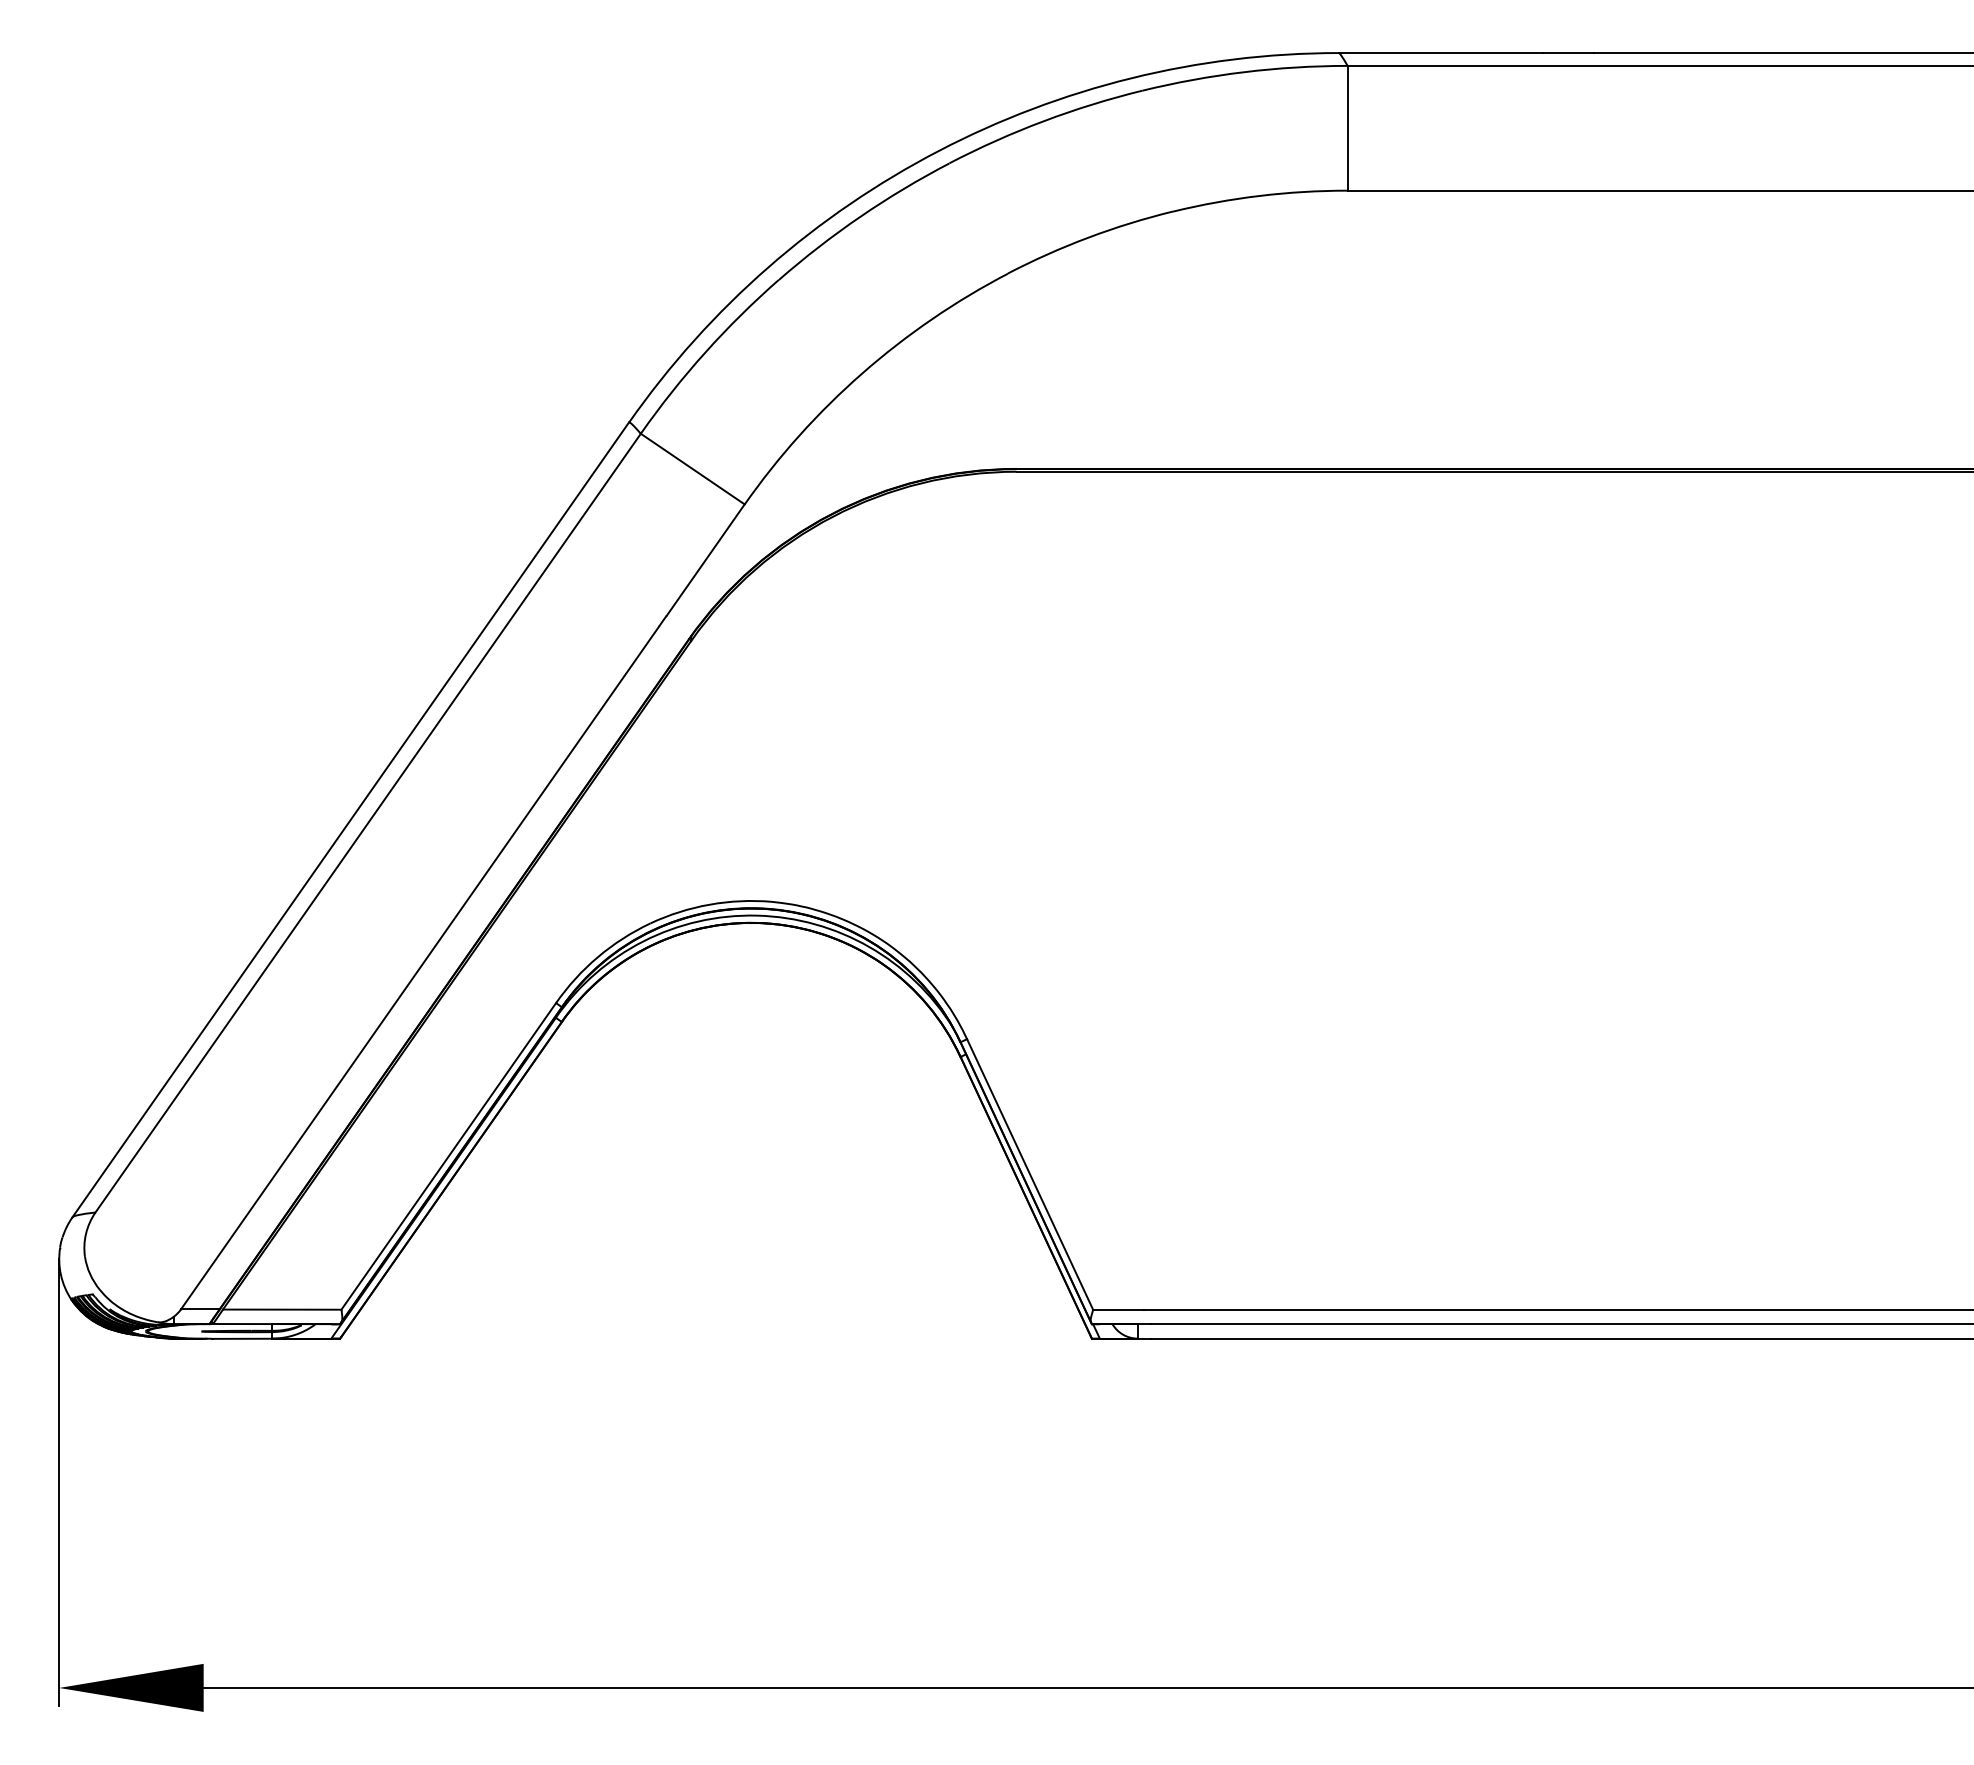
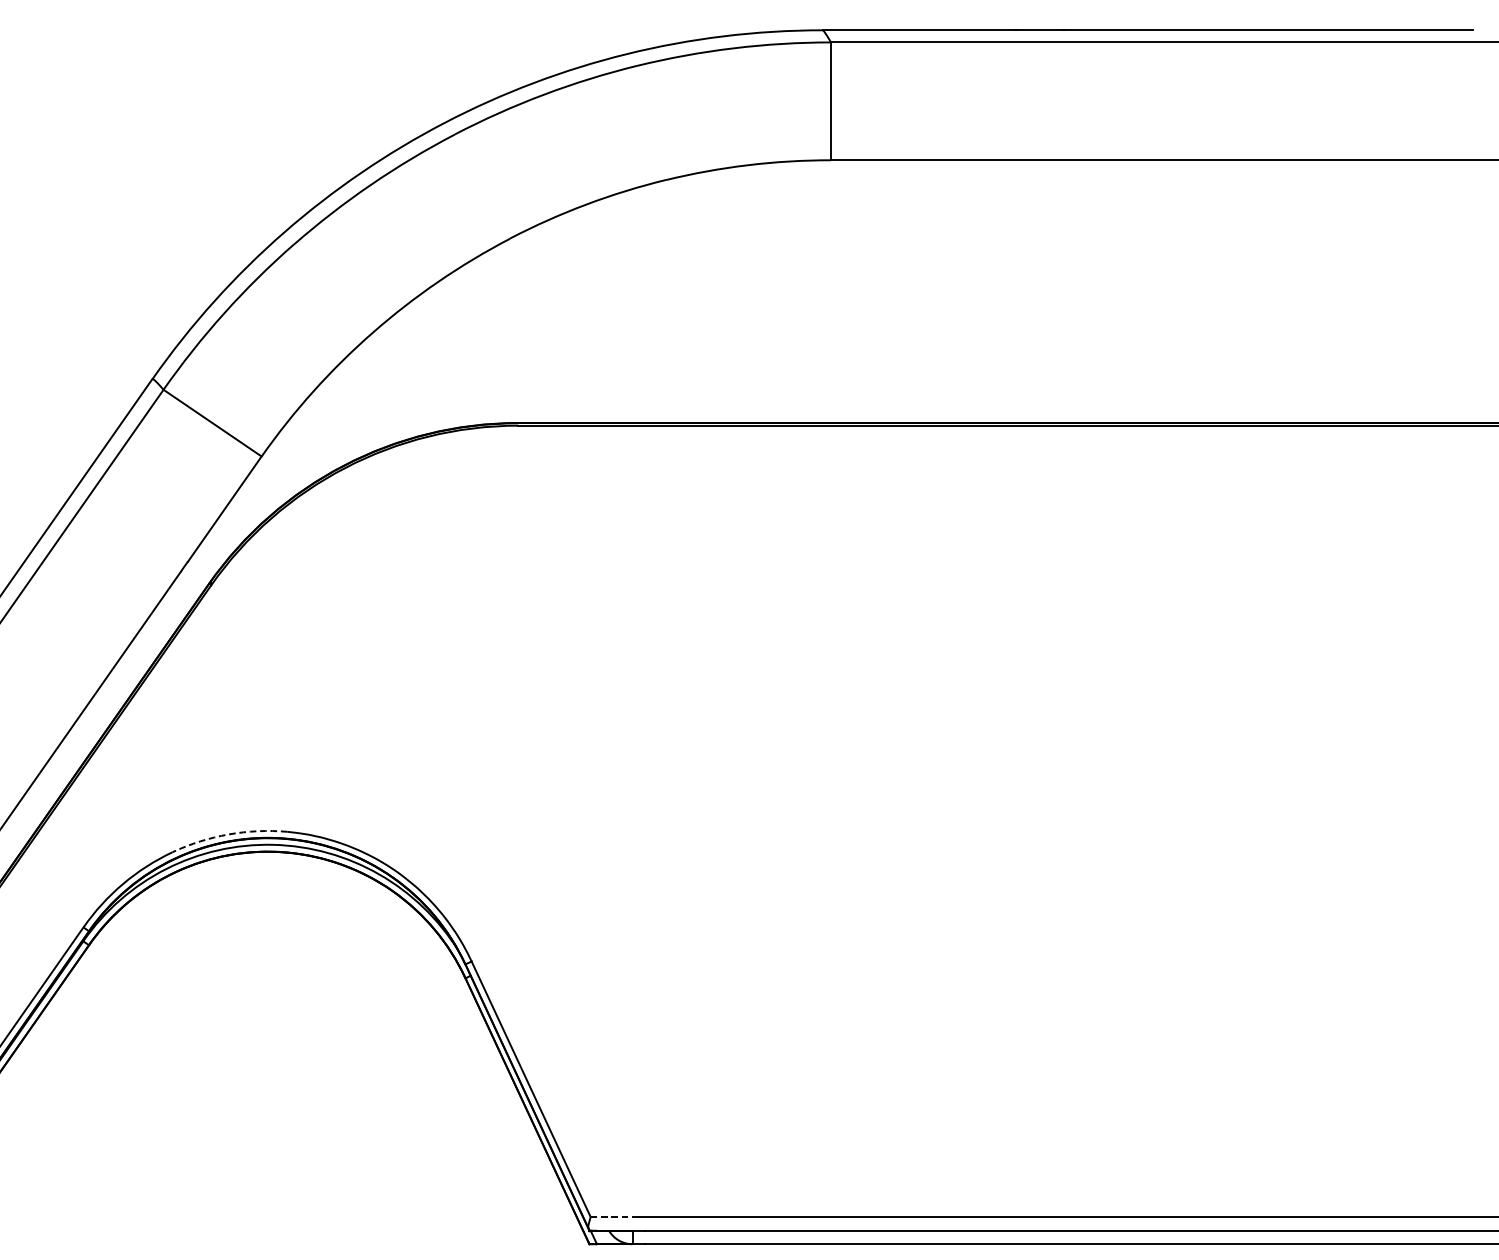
arc: (709, 904) -> (228, 834), solid -> dashed
line: (1118, 1309) -> (614, 1216), solid -> dashed

